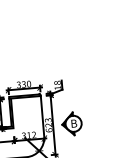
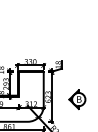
part: (72, 123) -> (77, 99), moved

